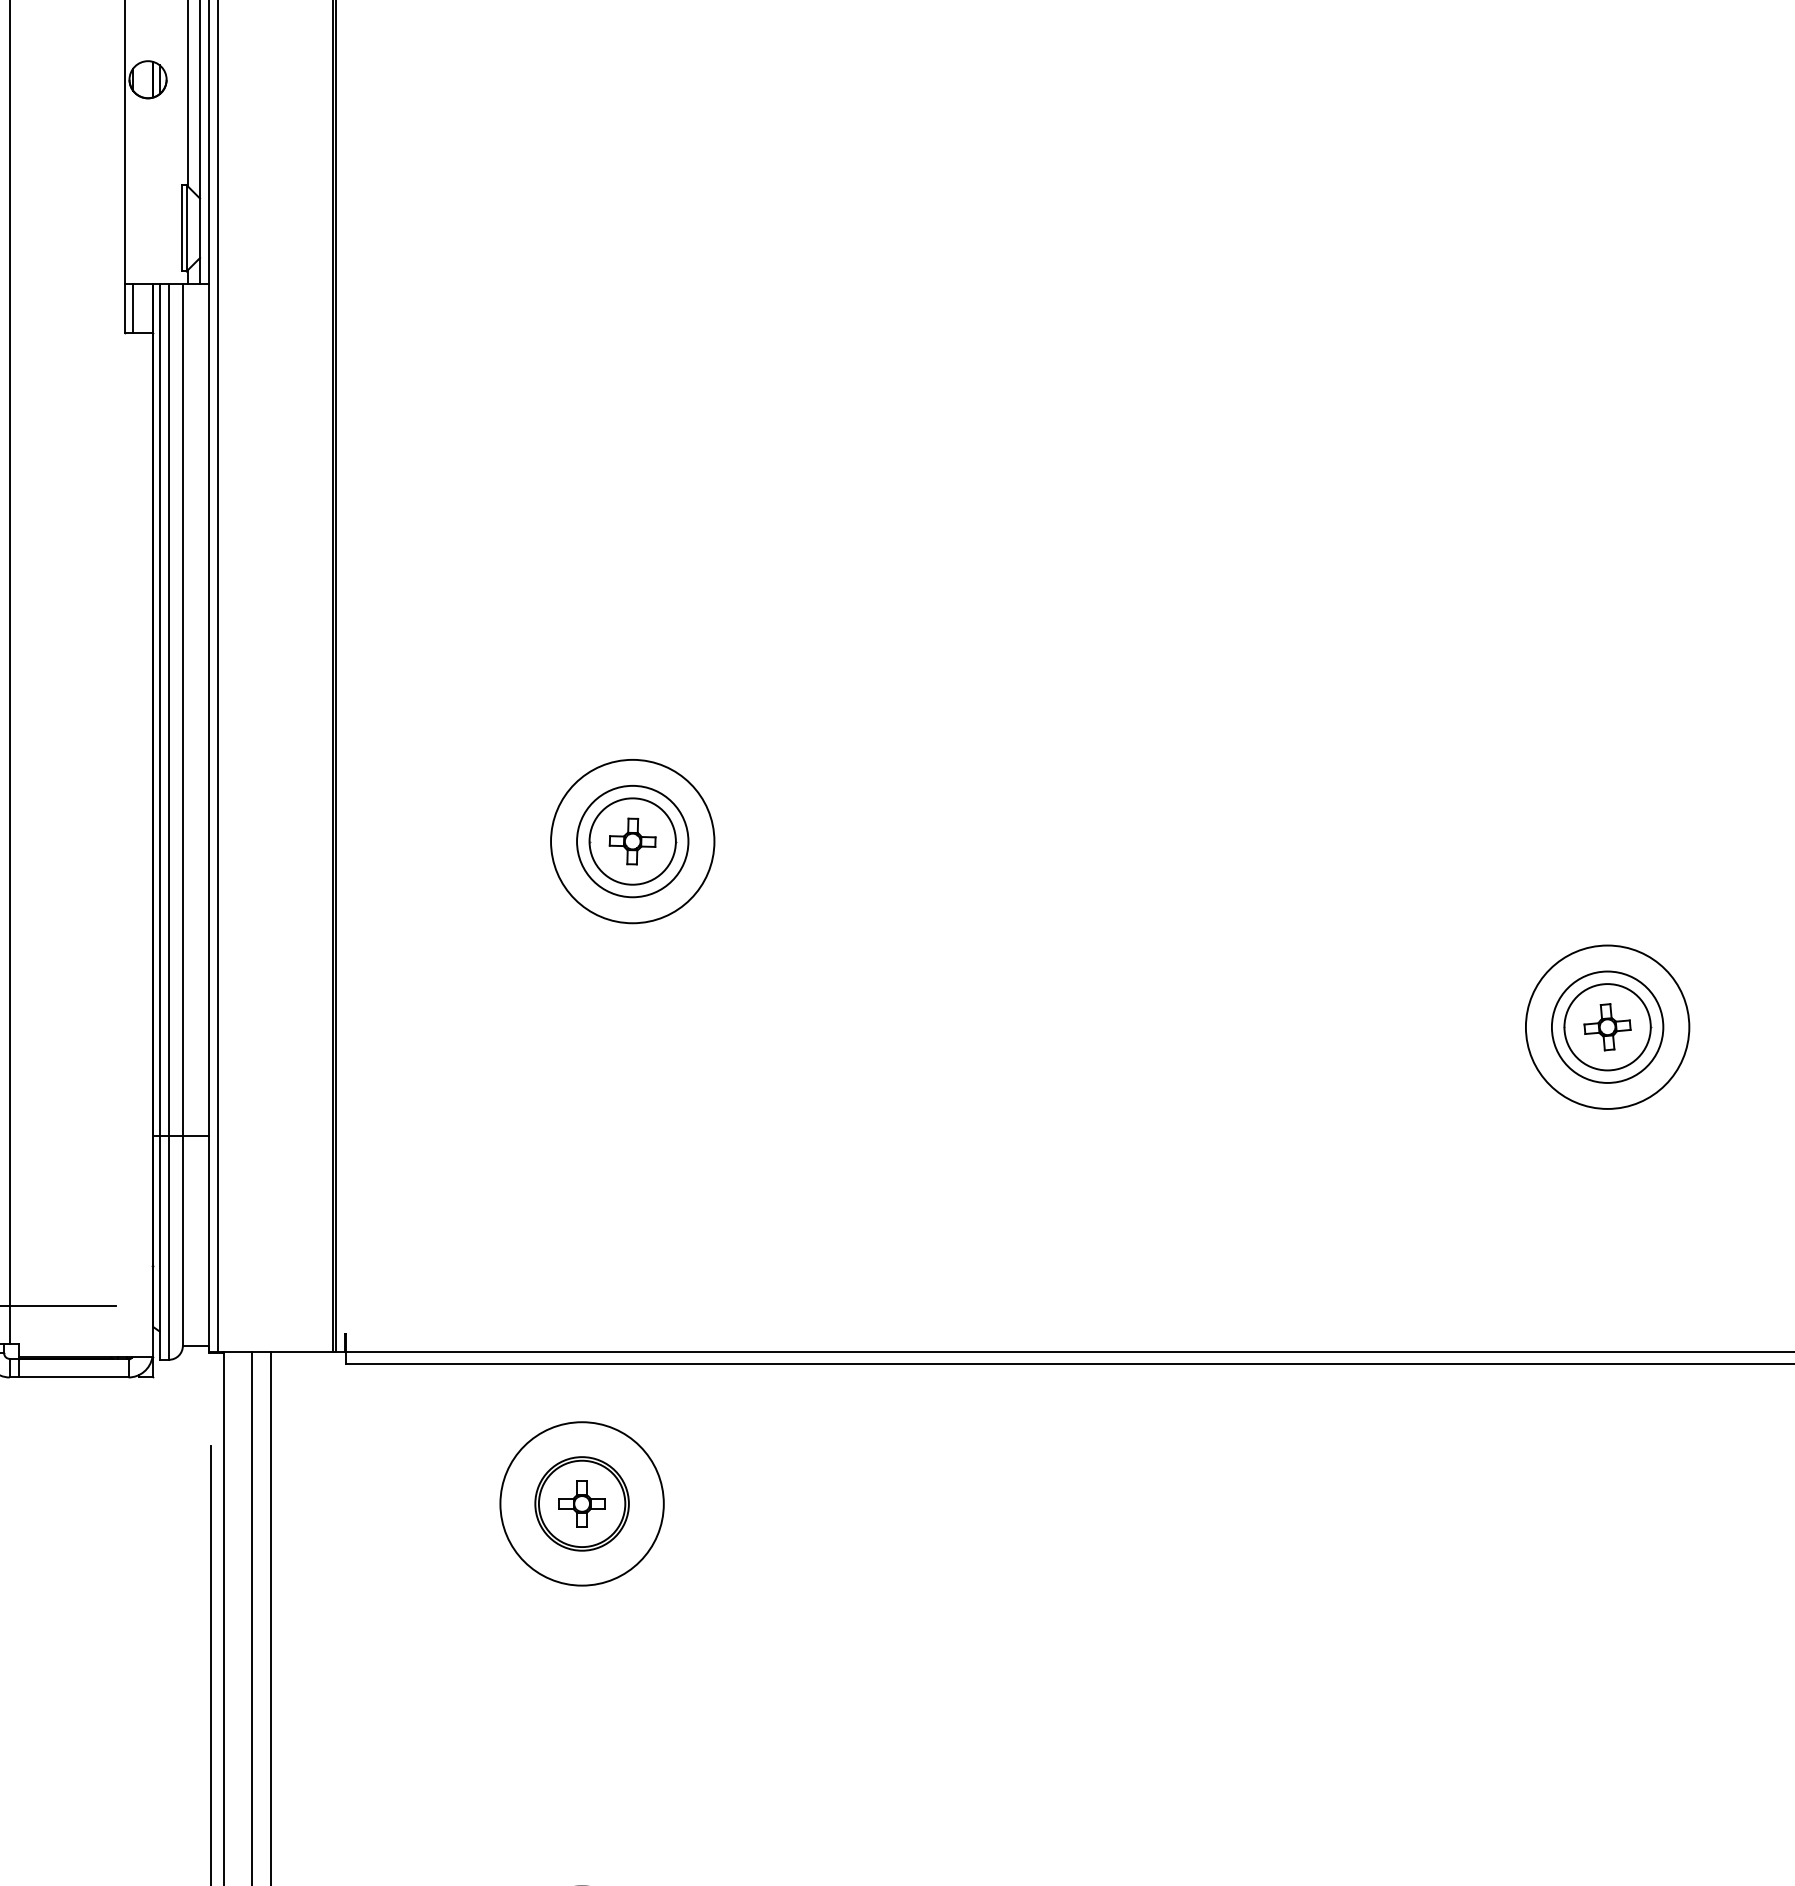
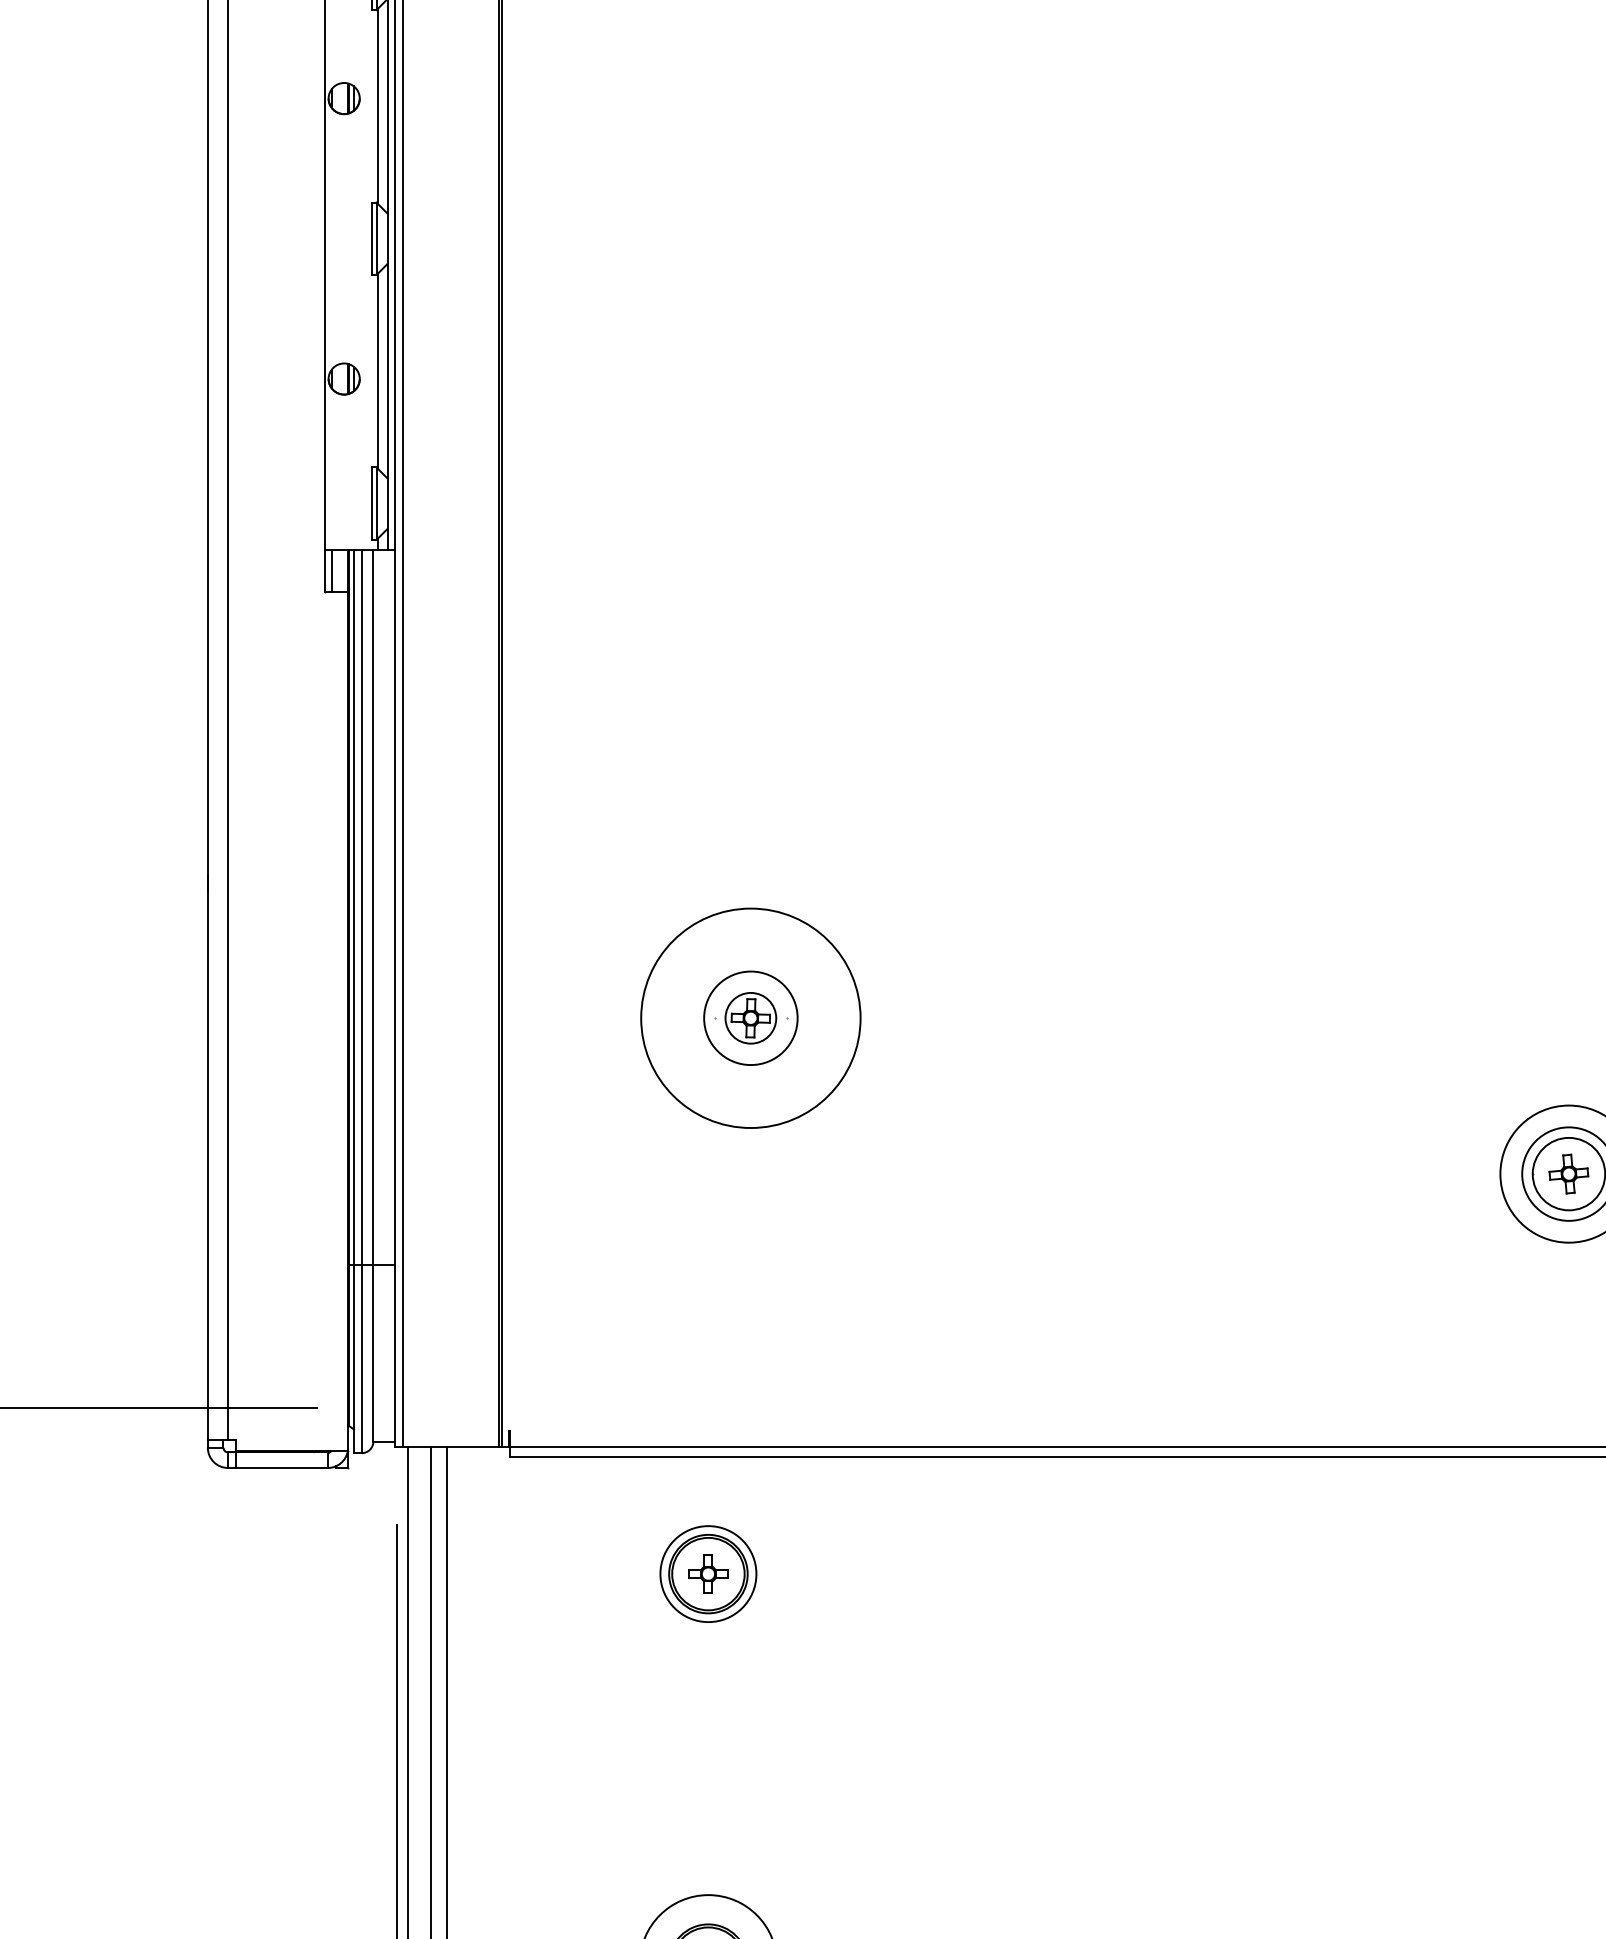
circle: (632, 840) -> (750, 1017), size x1.6
circle: (632, 841) -> (750, 1018), size x0.7
circle: (582, 1503) -> (708, 1573), size x0.7

